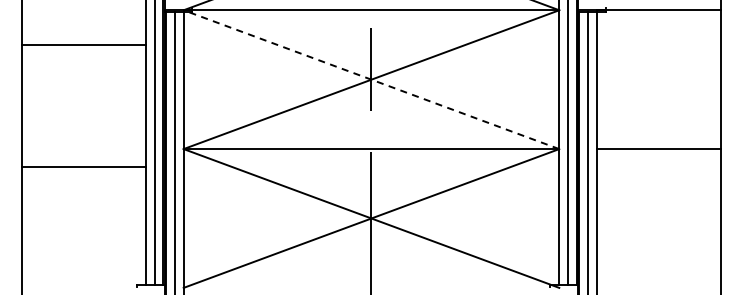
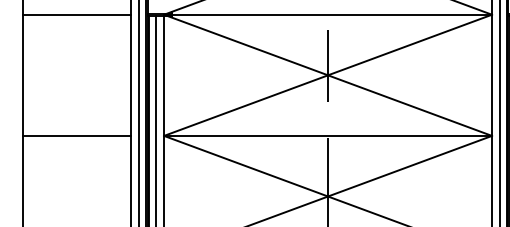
line: (83, 45) -> (76, 14), moved
line: (371, 79) -> (328, 75), dashed -> solid
line: (83, 167) -> (76, 136), moved

